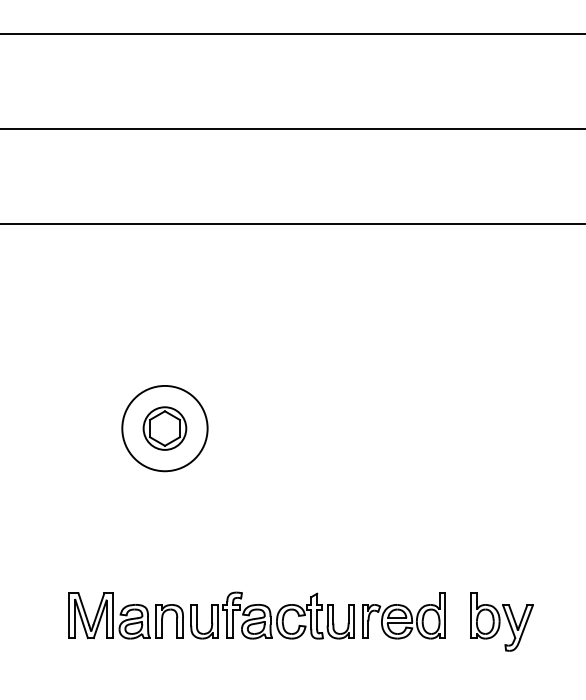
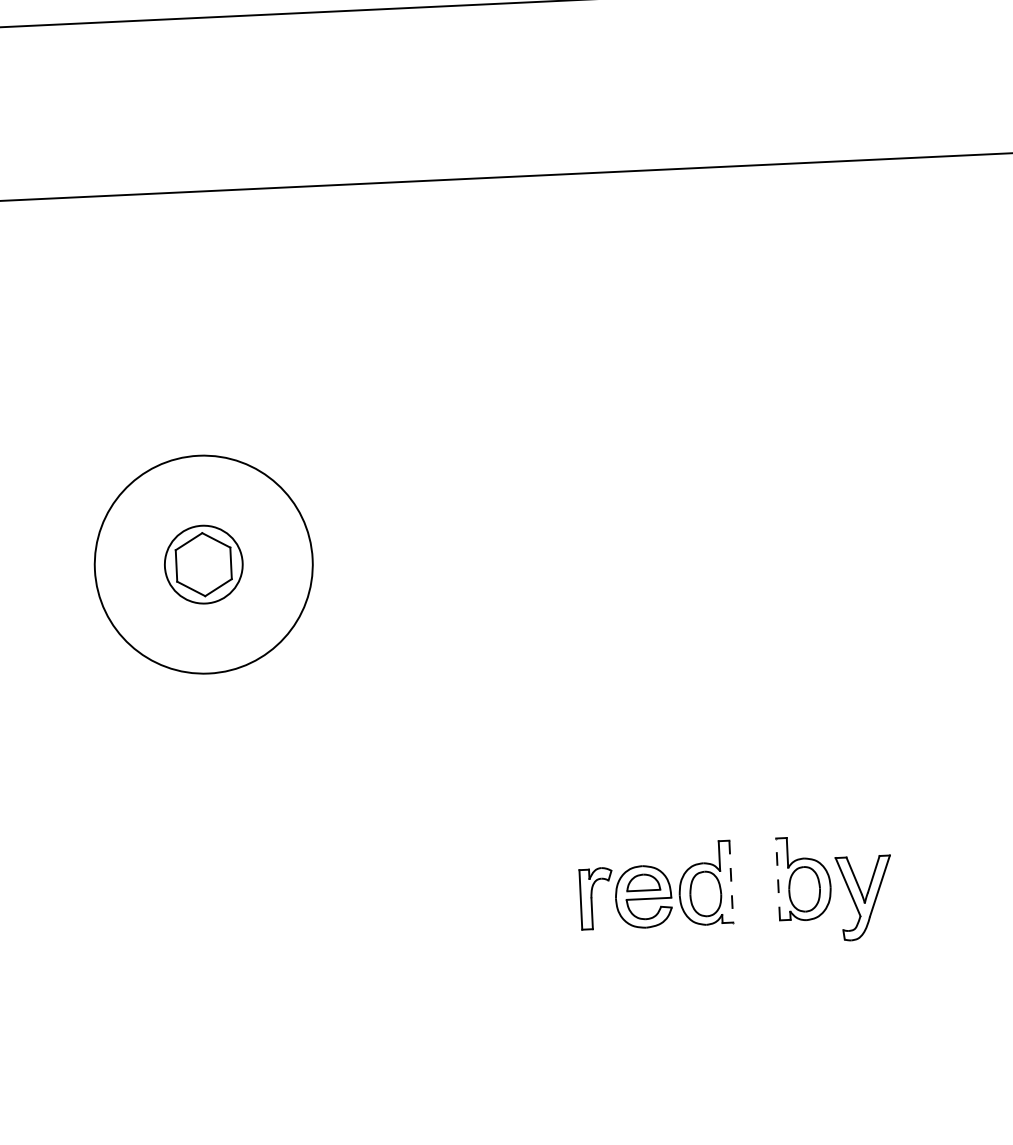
circle: (164, 428) -> (202, 564), size x1.4
part: (211, 615) -> (304, 901), removed
line: (471, 615) -> (778, 879), solid -> dashed
line: (445, 616) -> (731, 883), solid -> dashed

